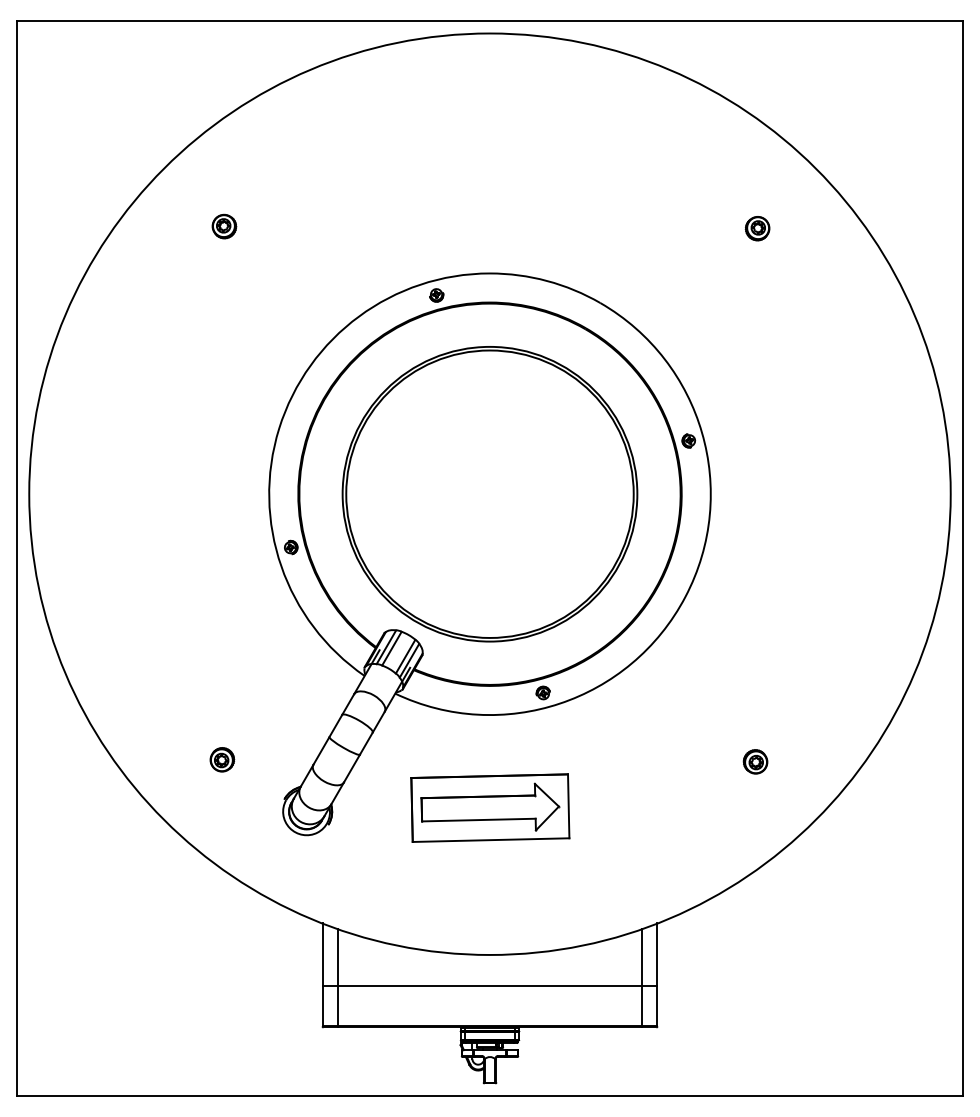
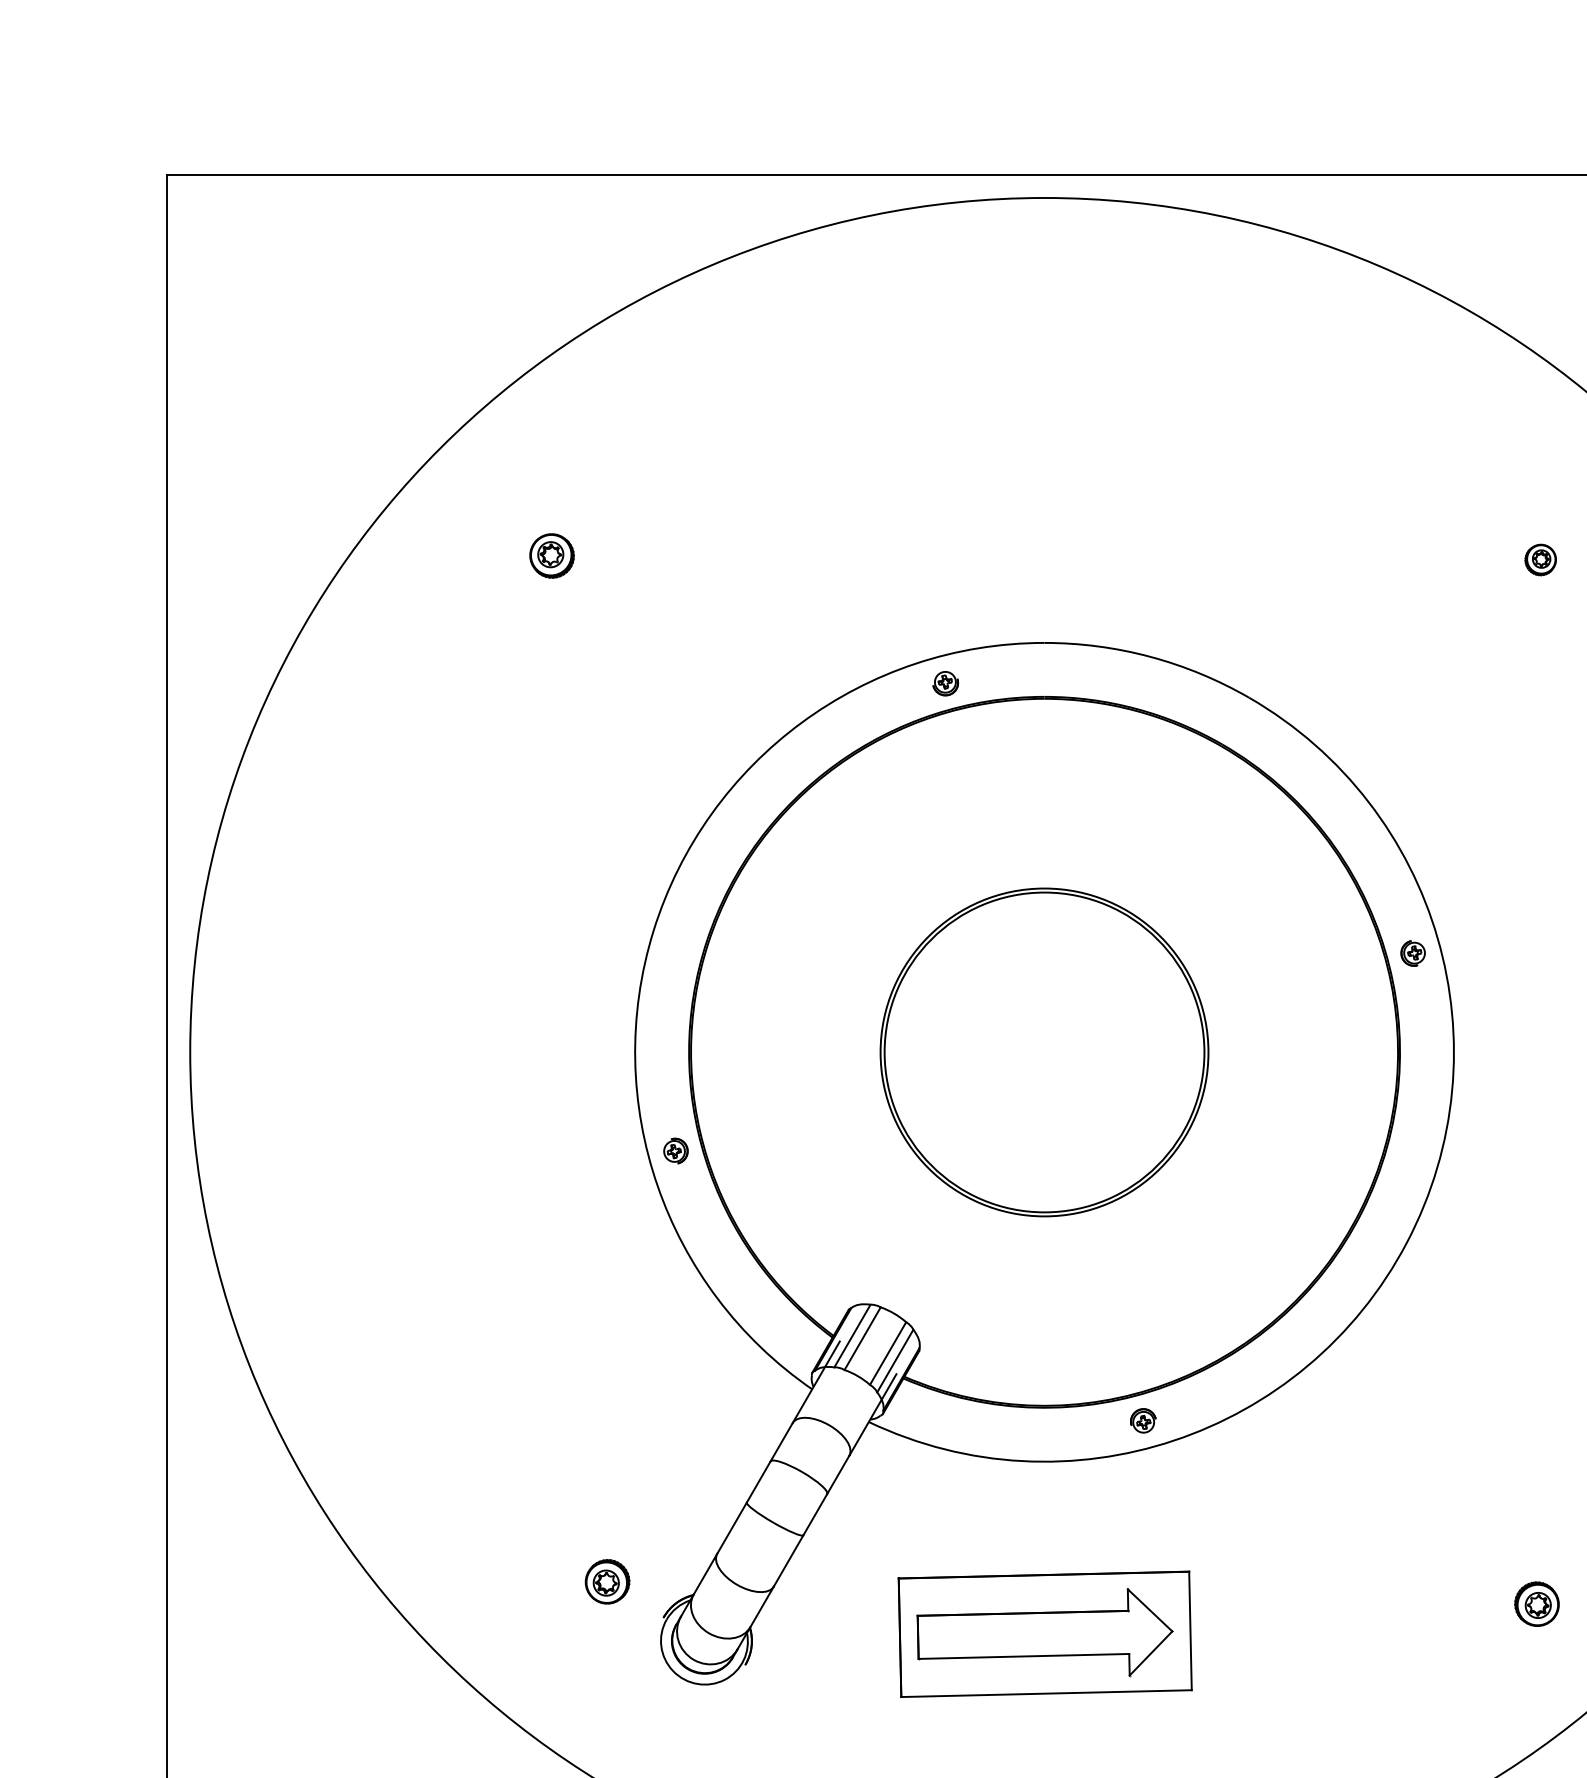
part: (757, 228) -> (1540, 559), size x0.7
part: (489, 494) -> (1043, 1052), size x0.6
part: (222, 759) -> (607, 1581), moved
part: (755, 761) -> (1536, 1603), moved

